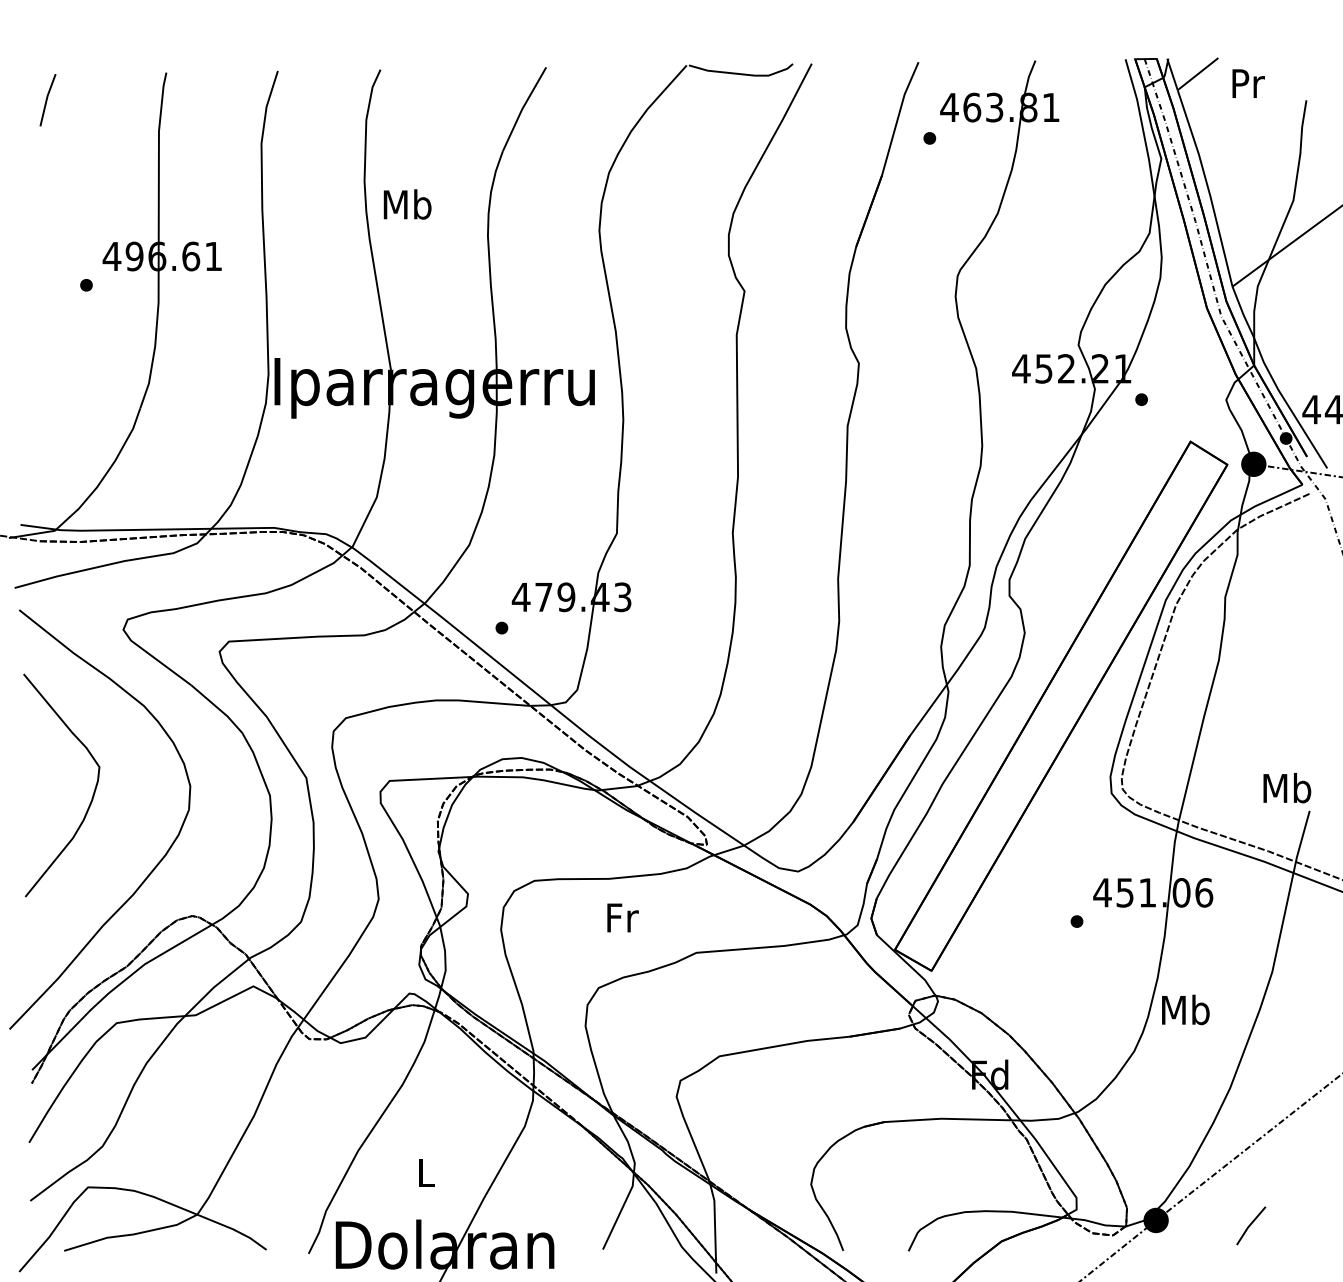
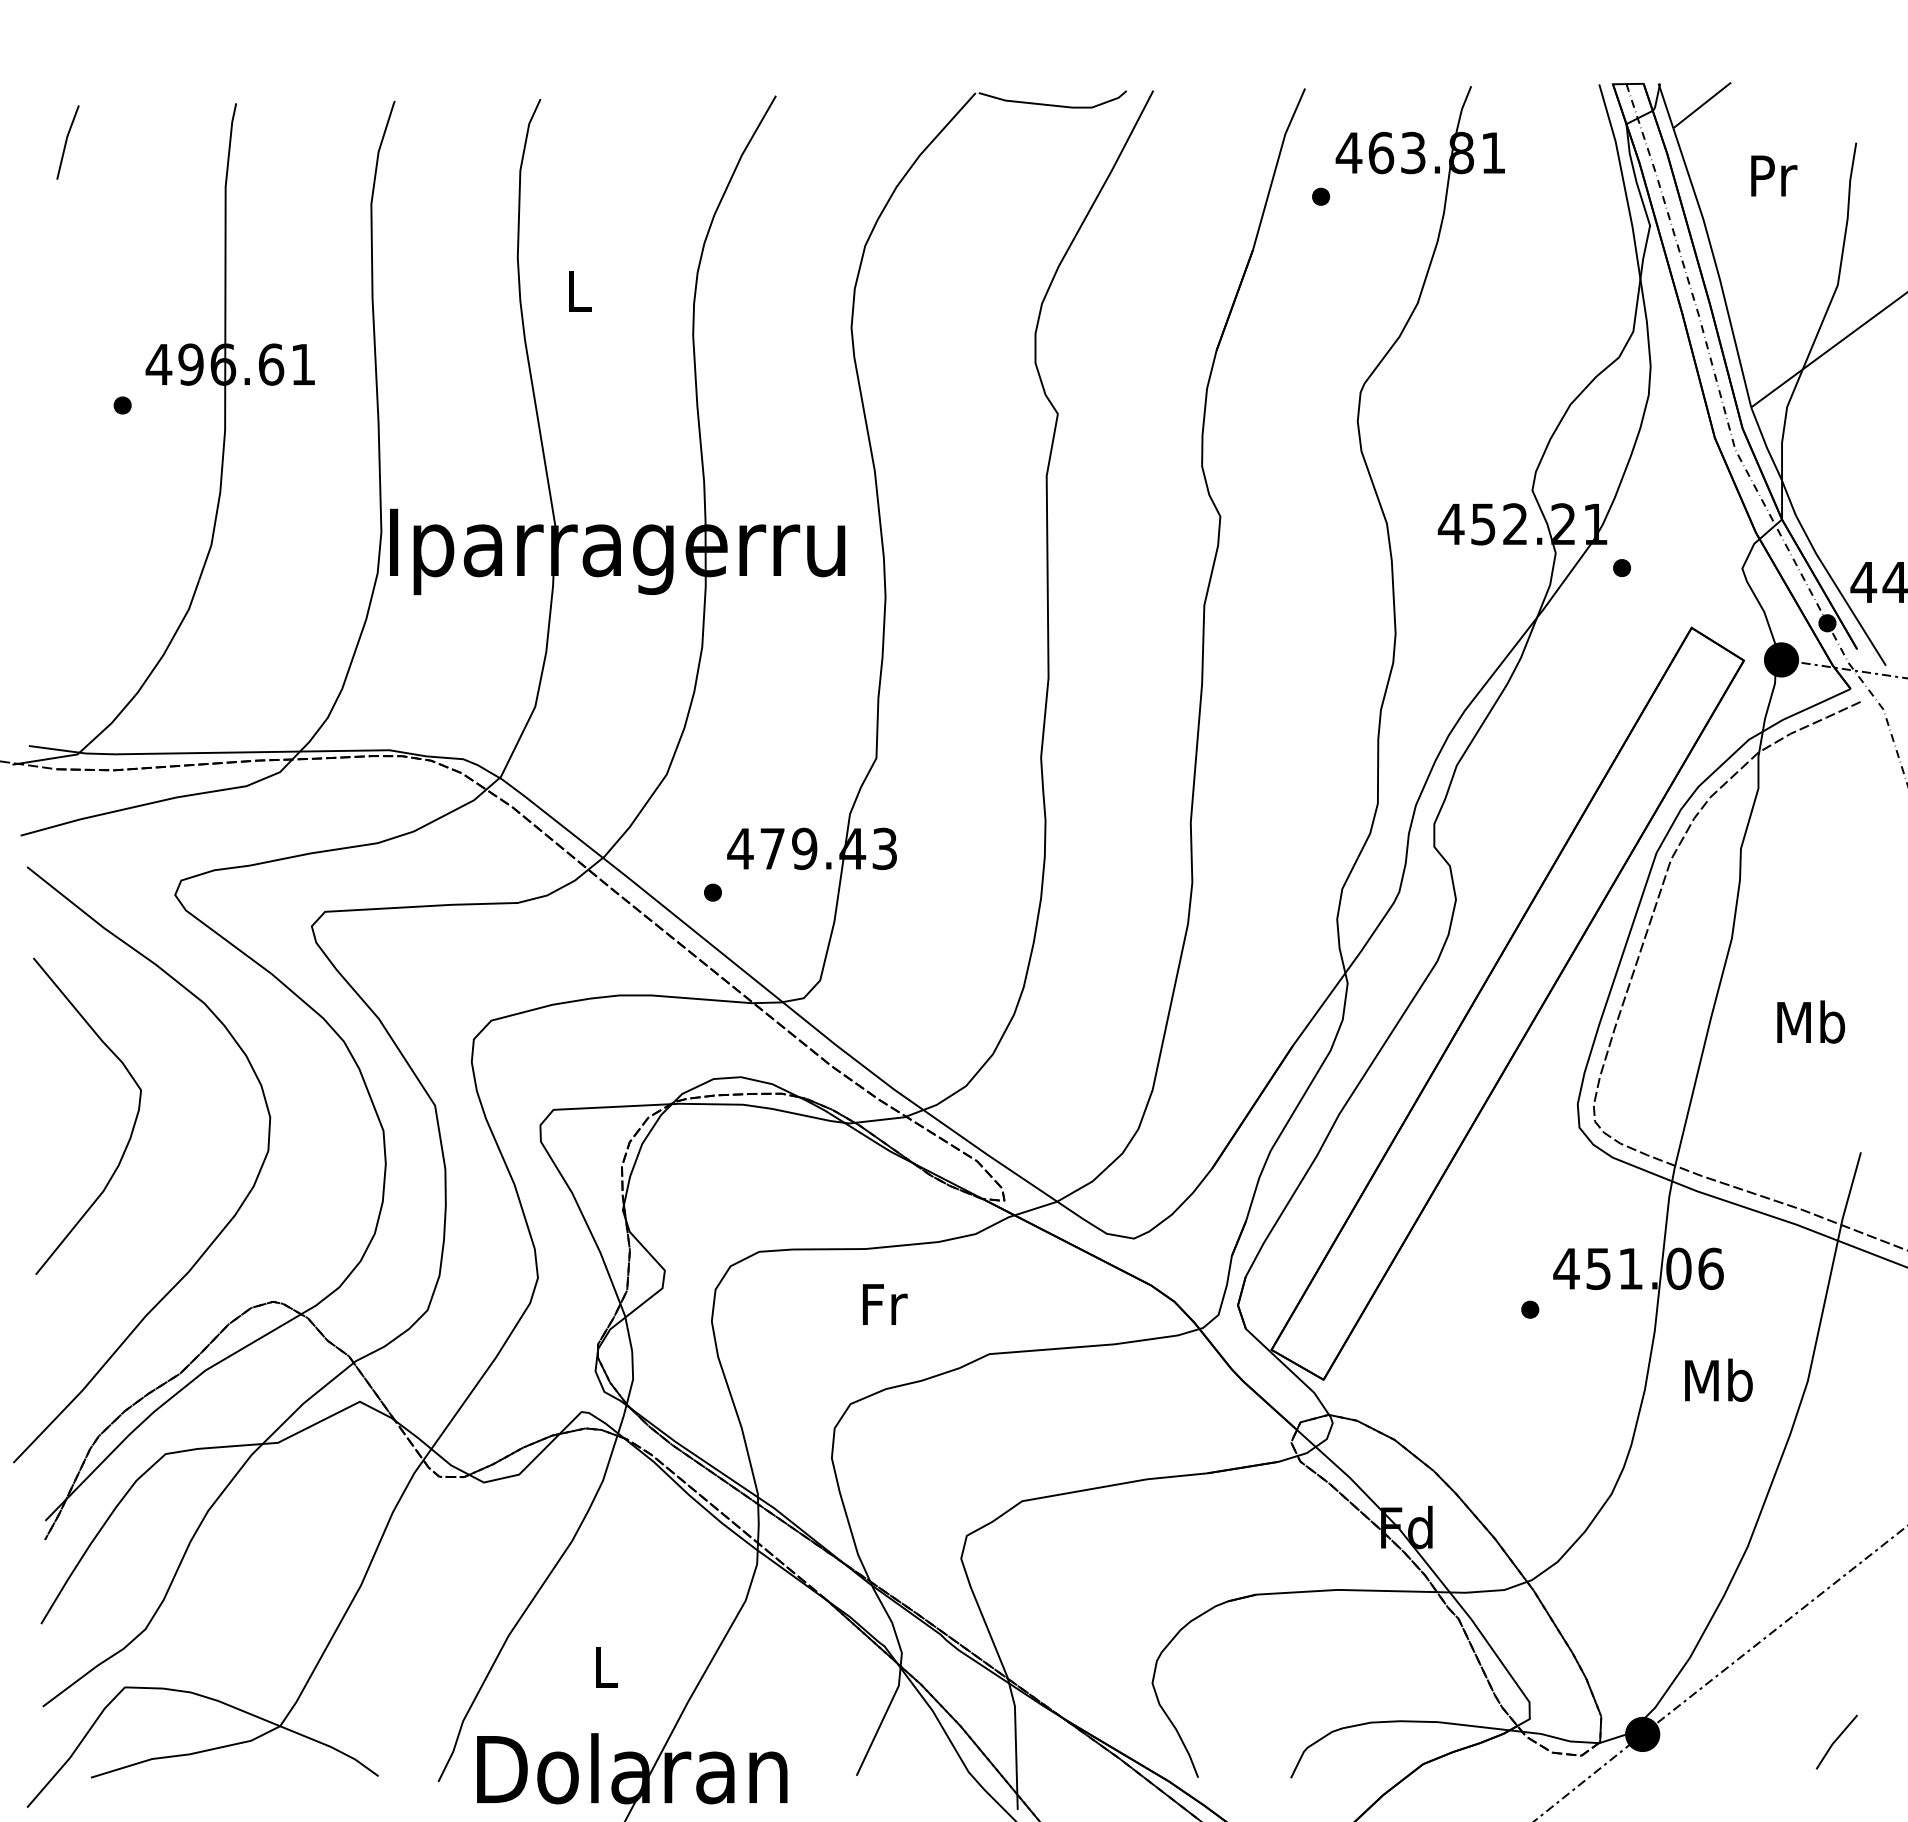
text: (1248, 83) -> (1774, 175), moved
text: (407, 204) -> (578, 290), Mb -> L
text: (1287, 787) -> (1811, 1021), moved
text: (1185, 1009) -> (1718, 1379), moved
line: (1250, 1225) -> (1836, 1741), moved

